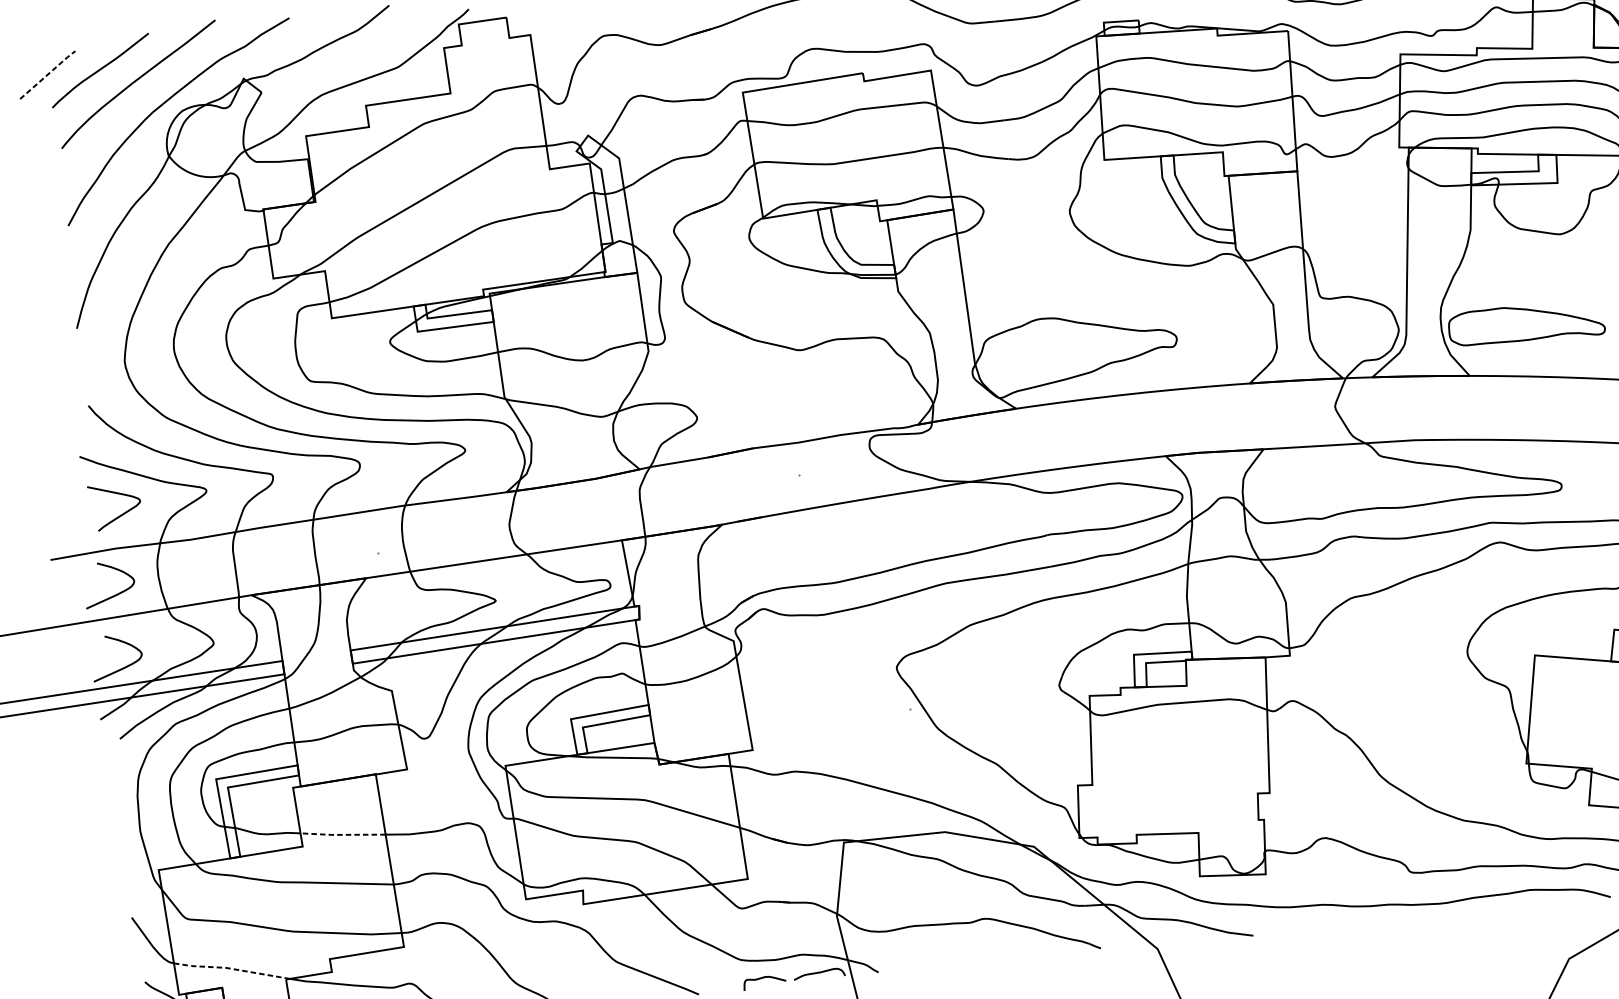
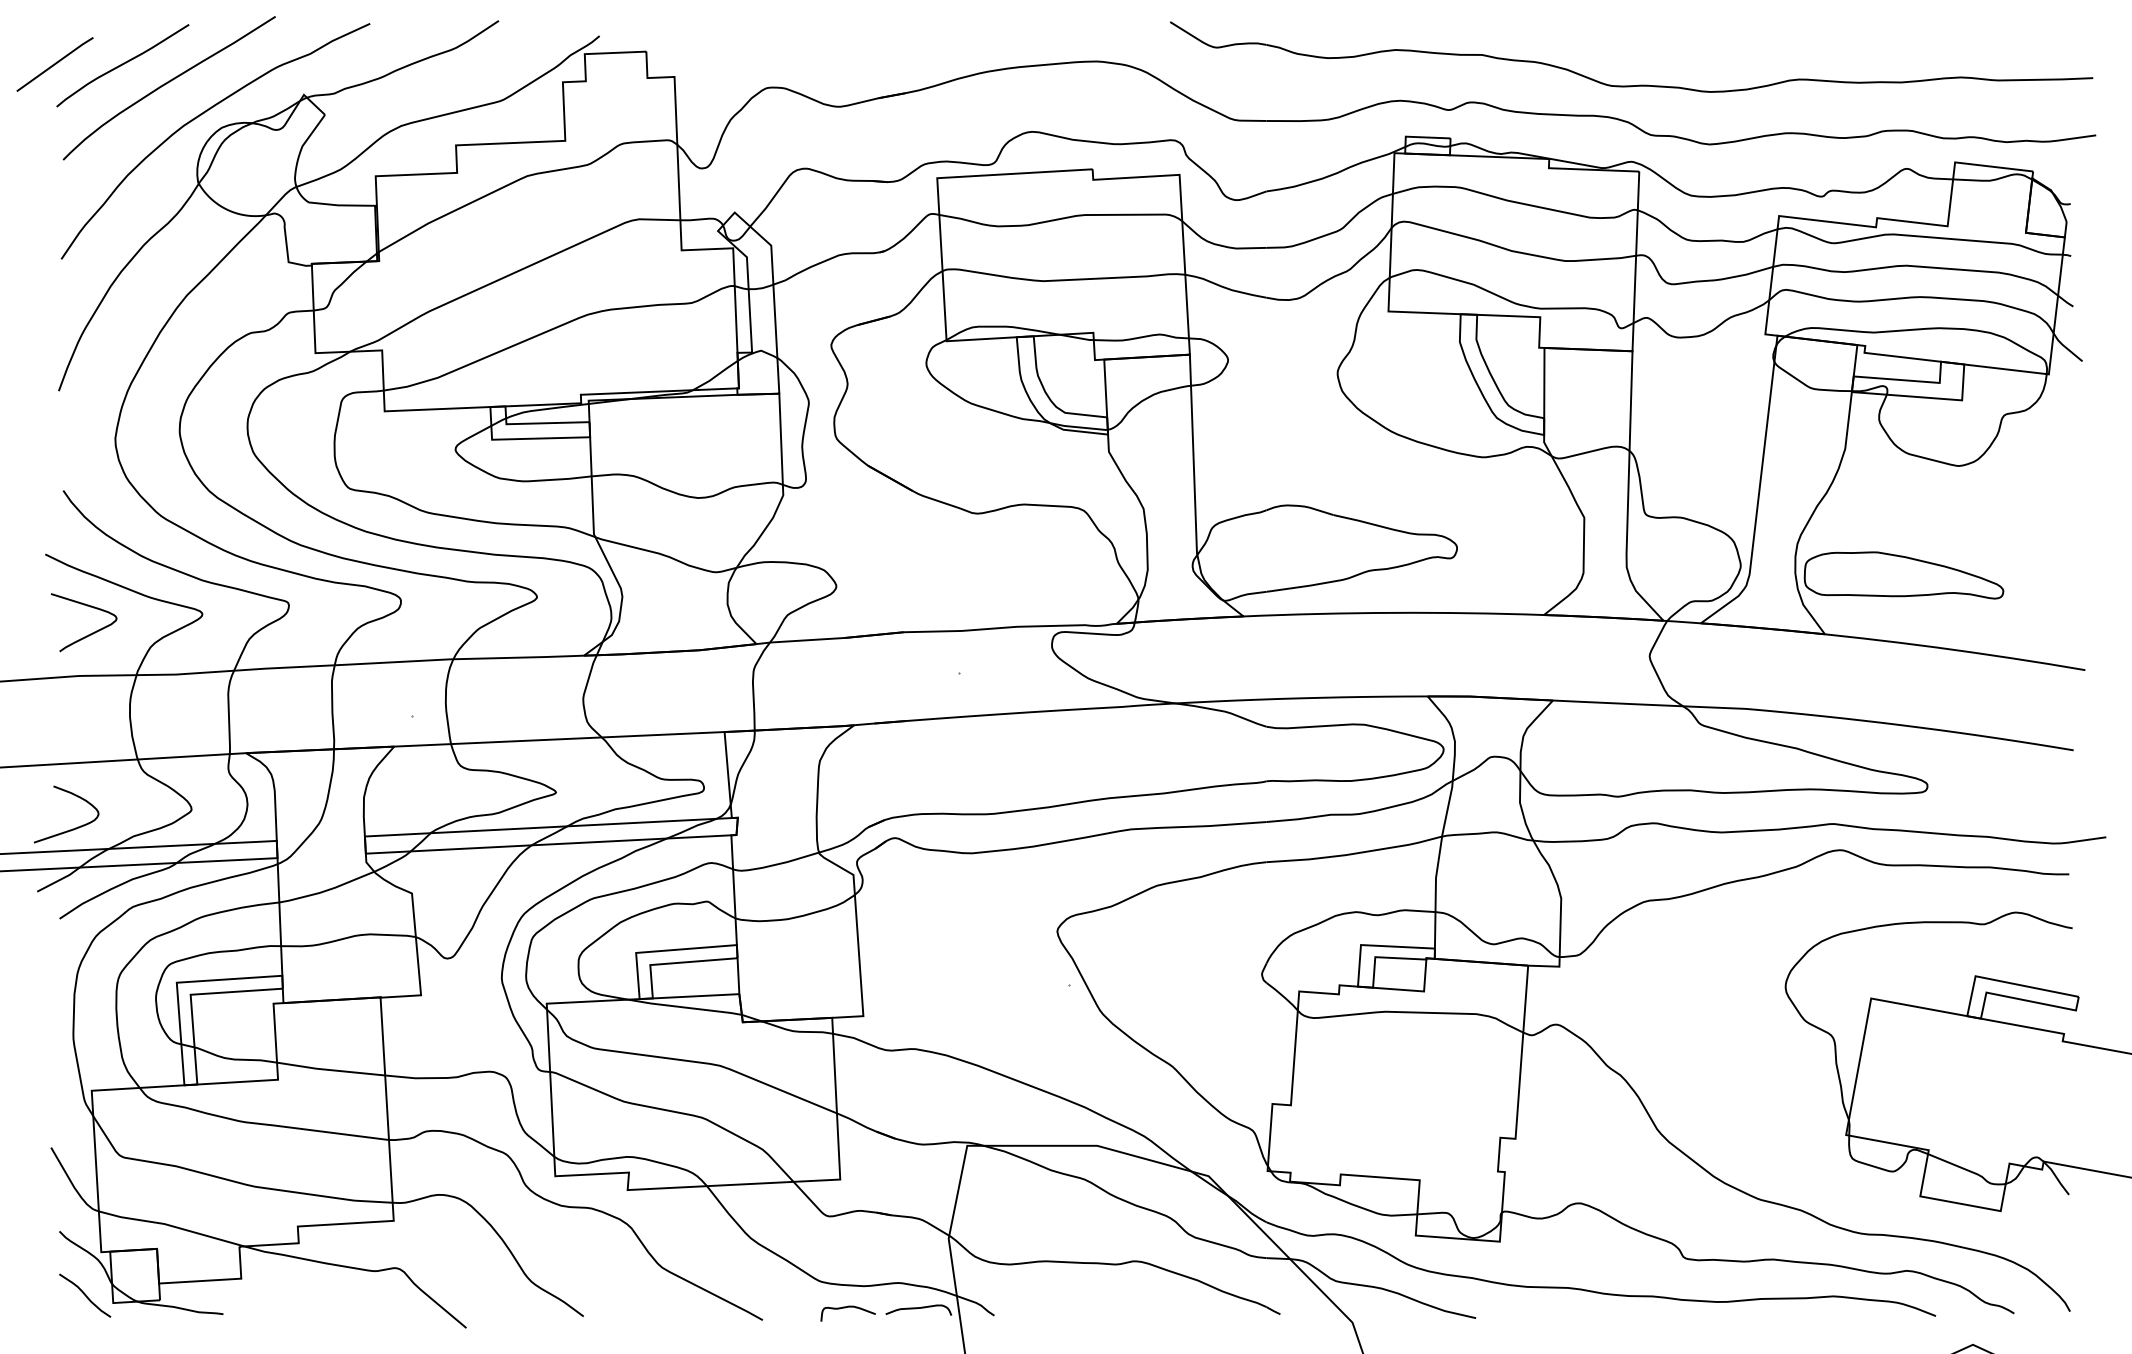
line: (47, 74) -> (55, 63), dashed -> solid
curve: (115, 594) -> (72, 734), removed
line: (341, 835) -> (329, 1070), dashed -> solid
line: (231, 968) -> (171, 1225), dashed -> solid

